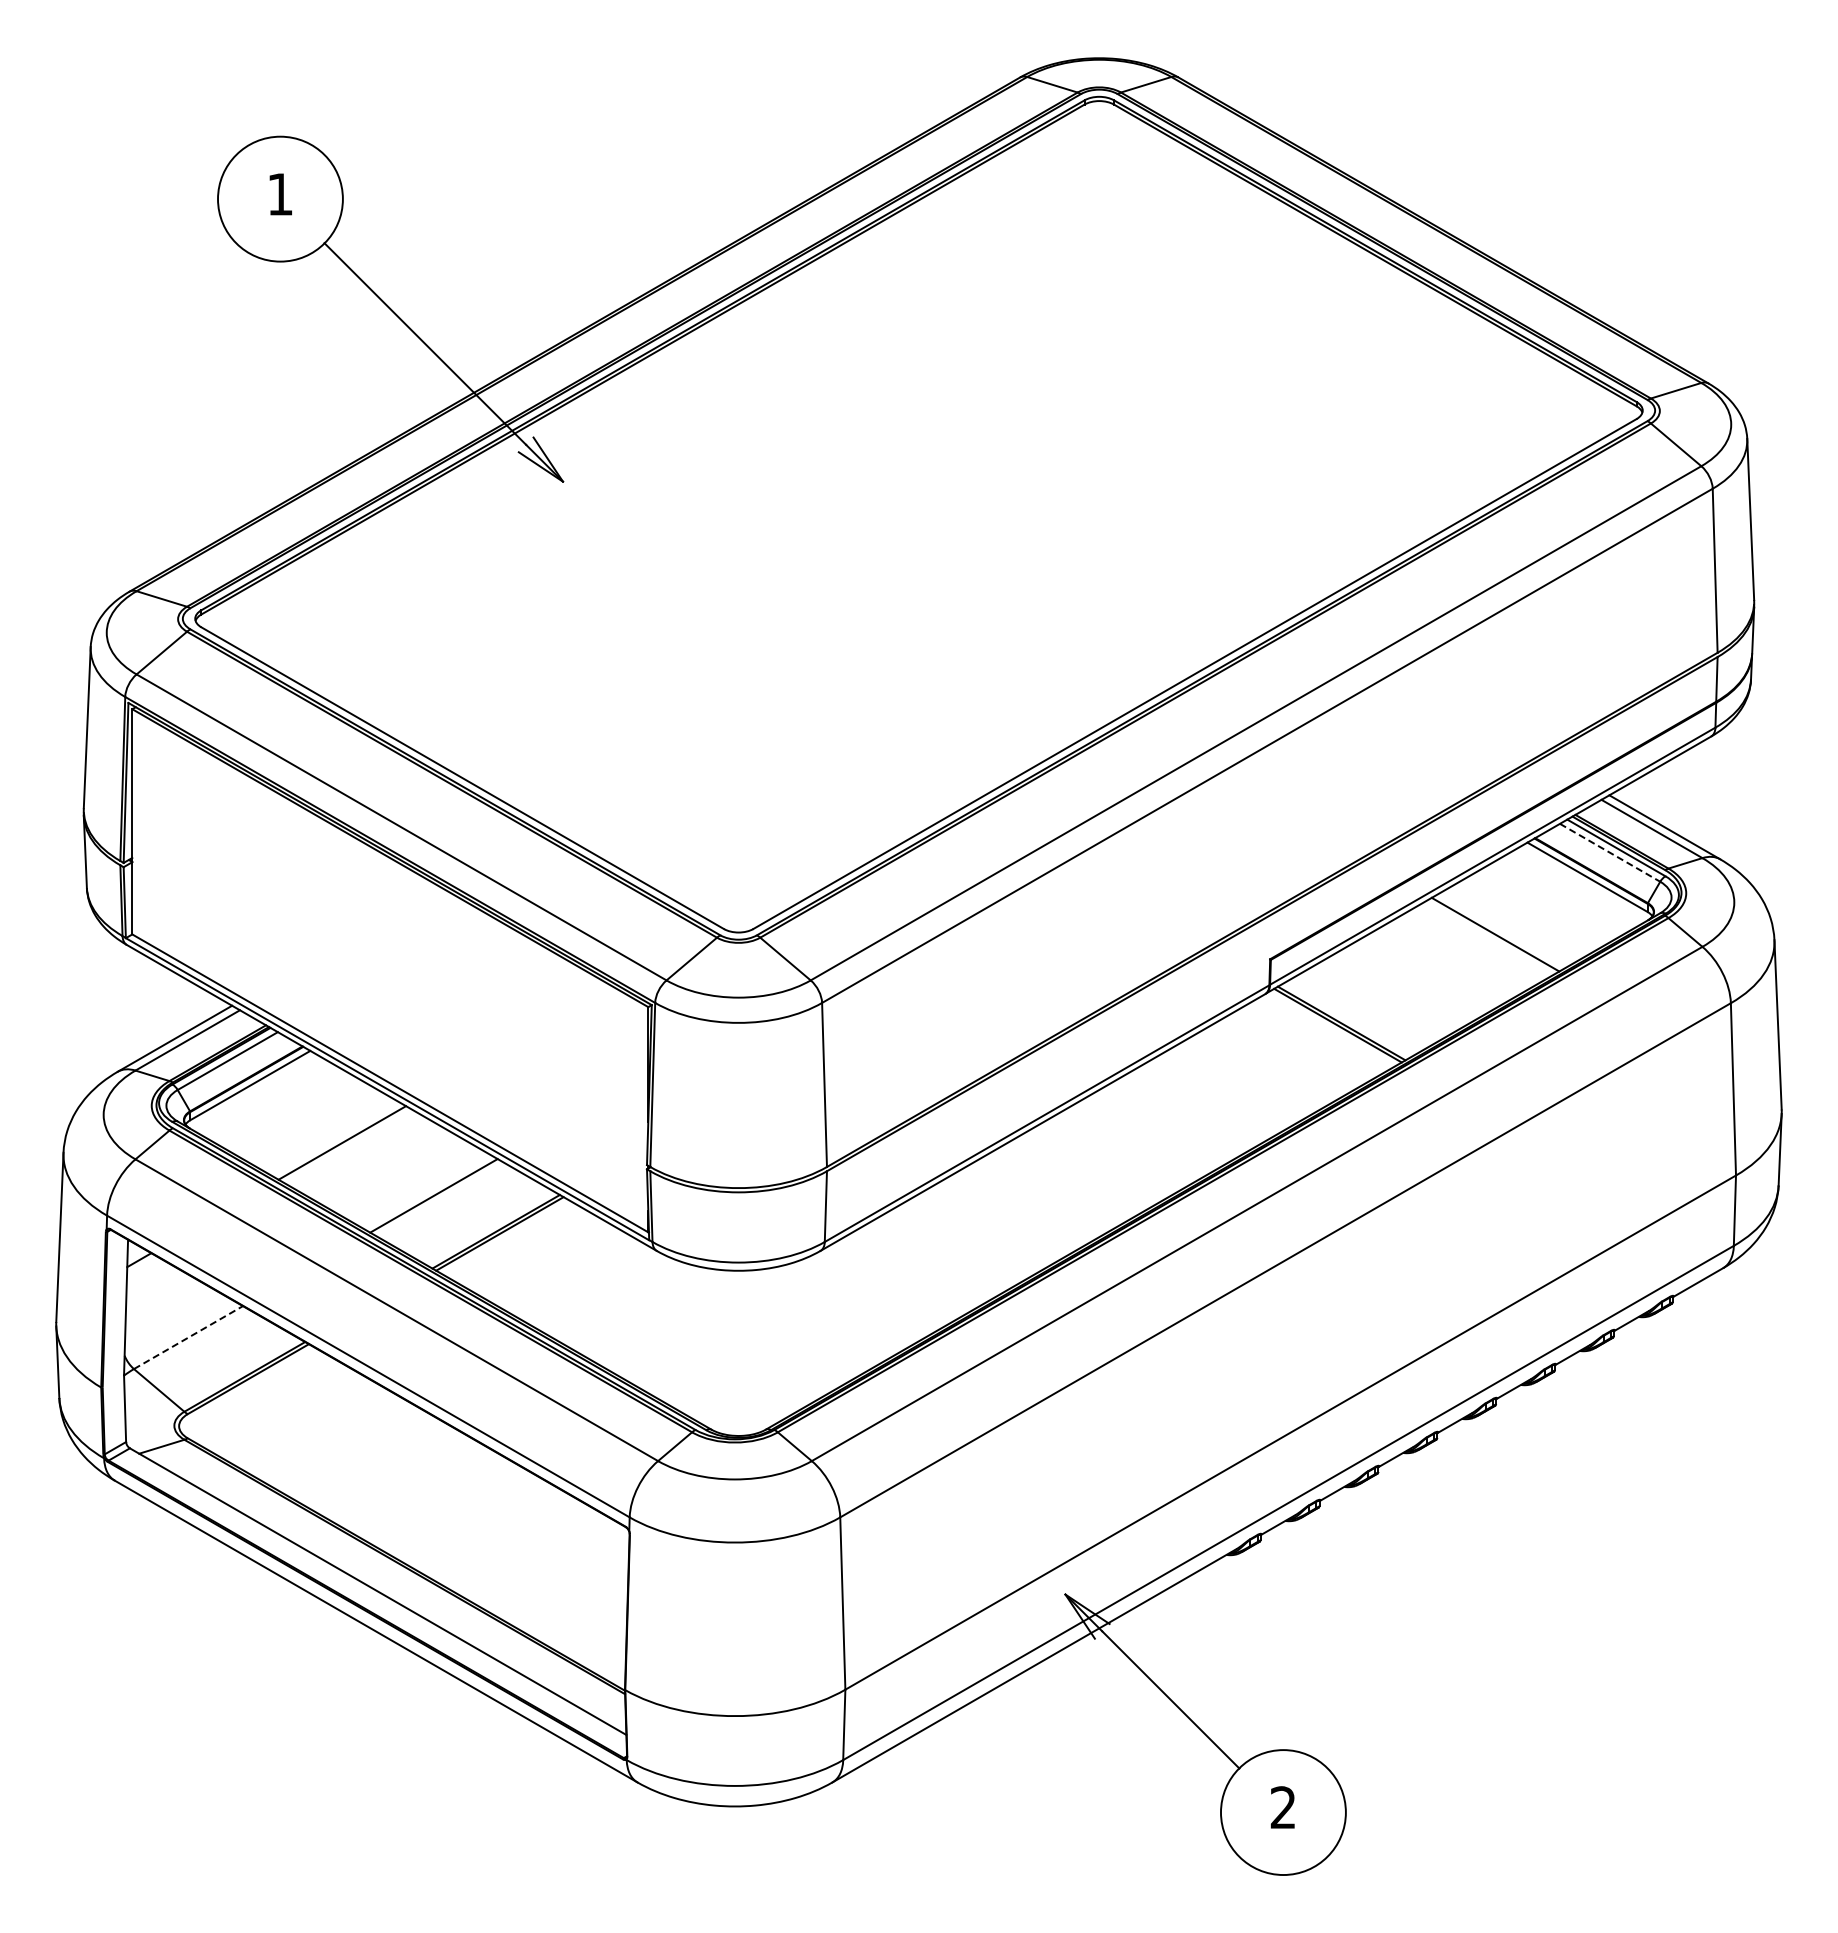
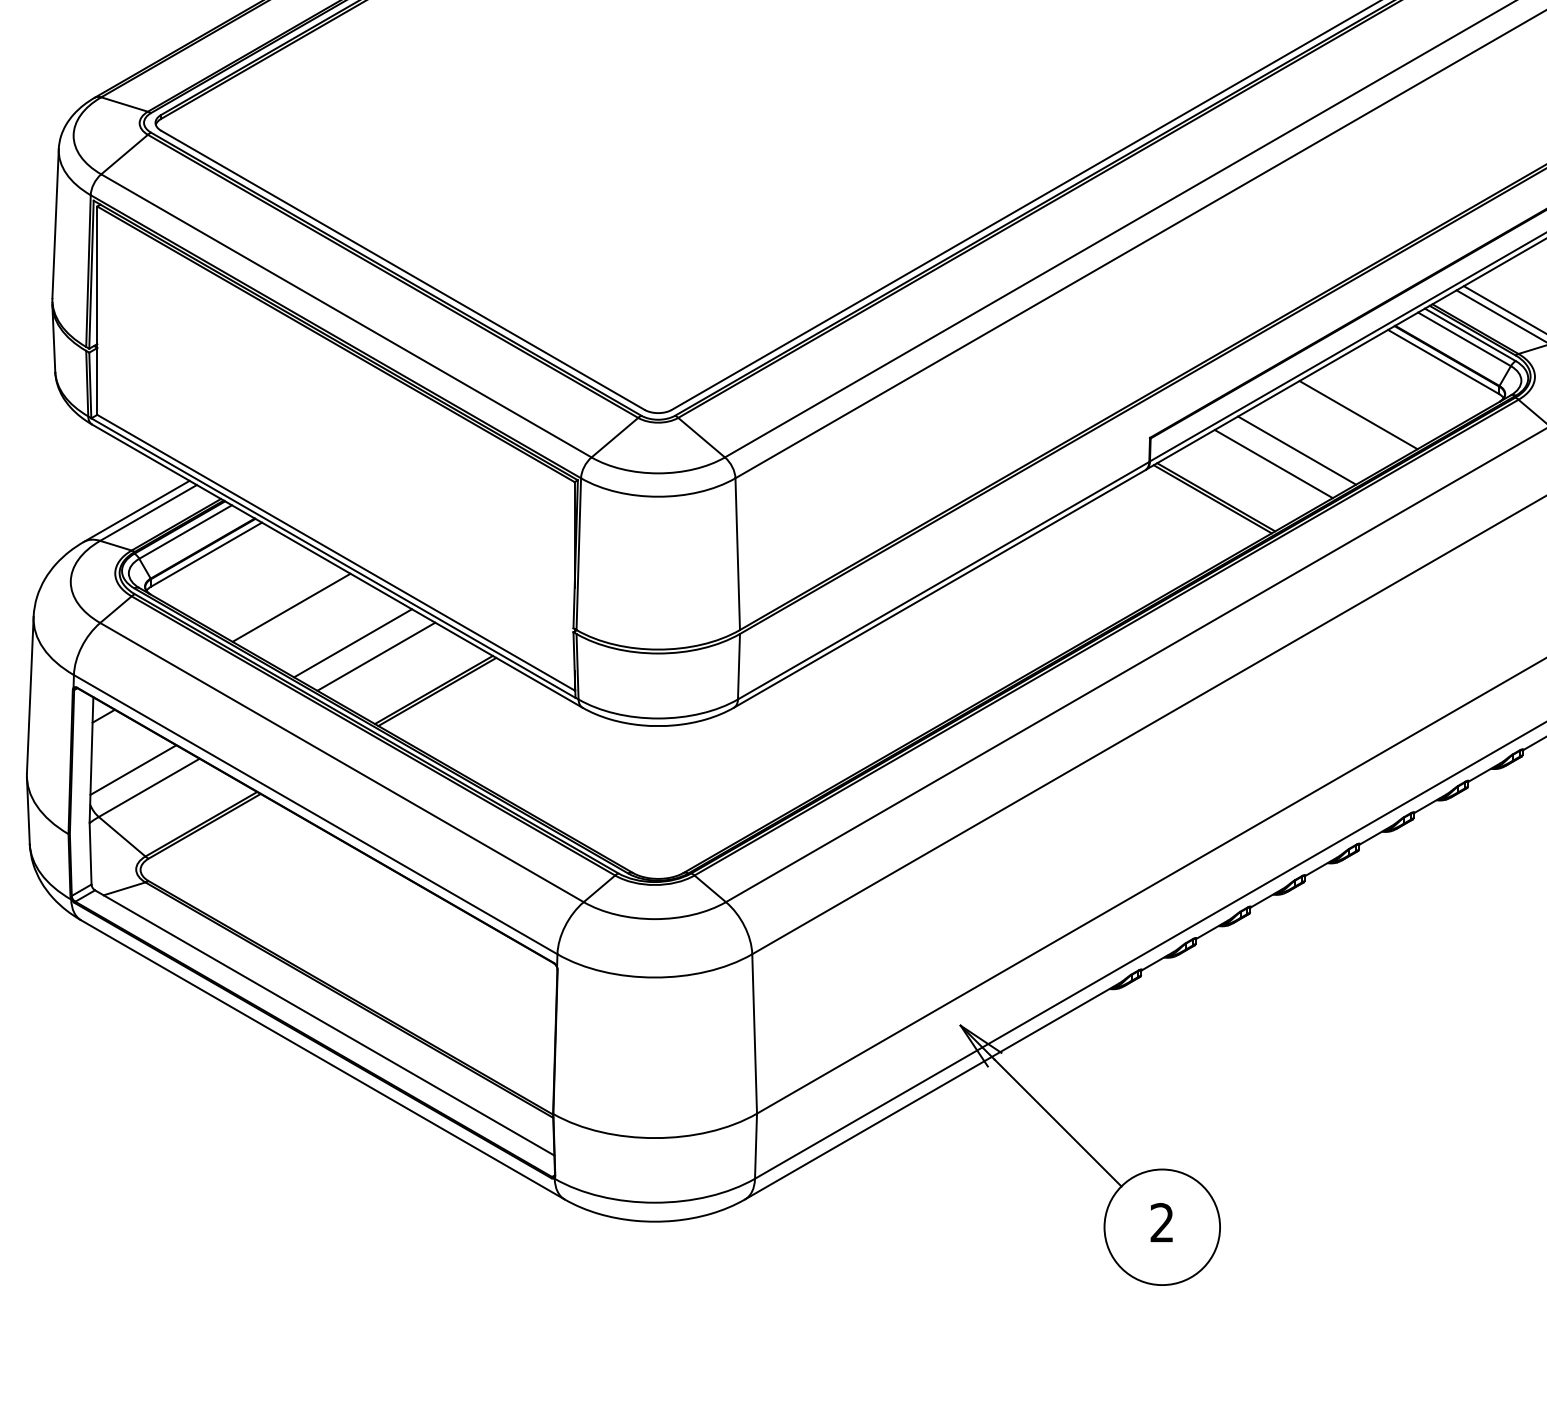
line: (1610, 852) -> (1464, 339), dashed -> solid
line: (1428, 972) -> (1296, 450), added
line: (1403, 987) -> (1273, 463), added
line: (408, 1181) -> (352, 643), added
line: (170, 1318) -> (132, 770), added
line: (188, 1337) -> (149, 787), dashed -> solid

